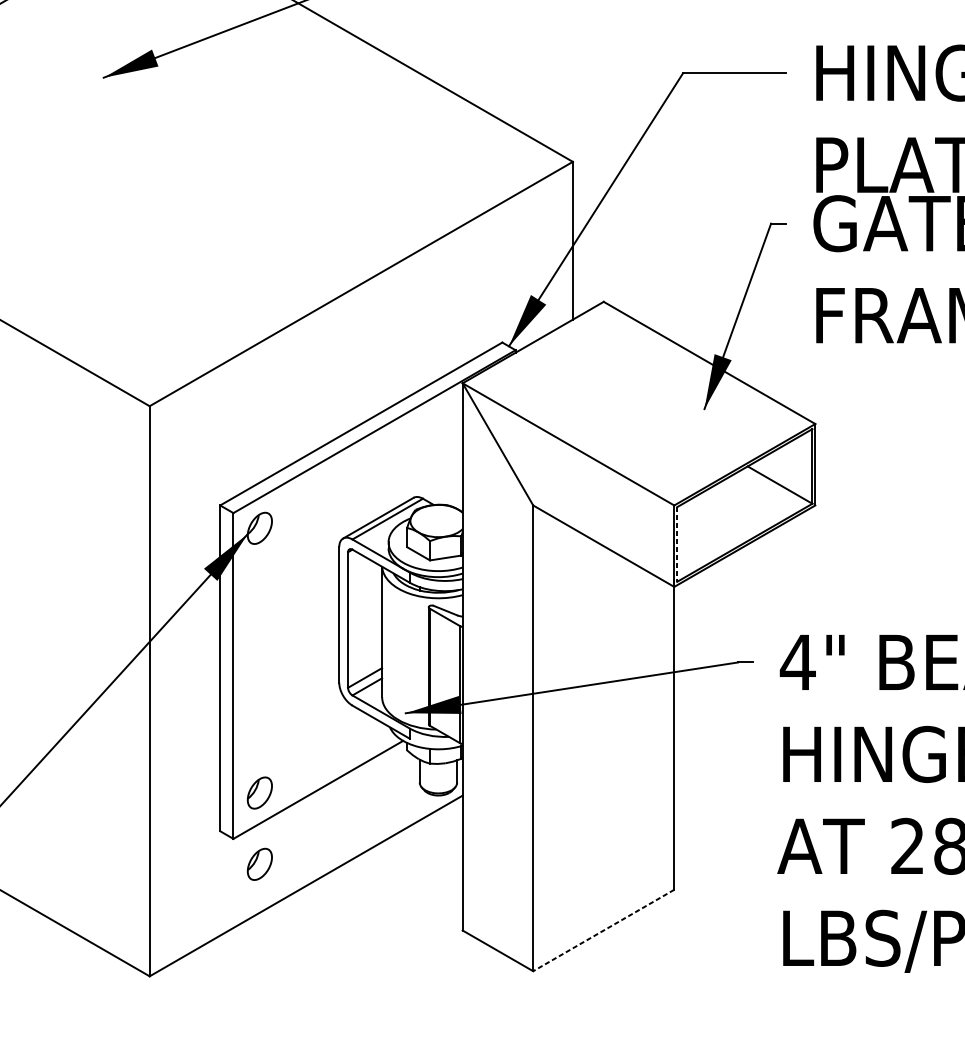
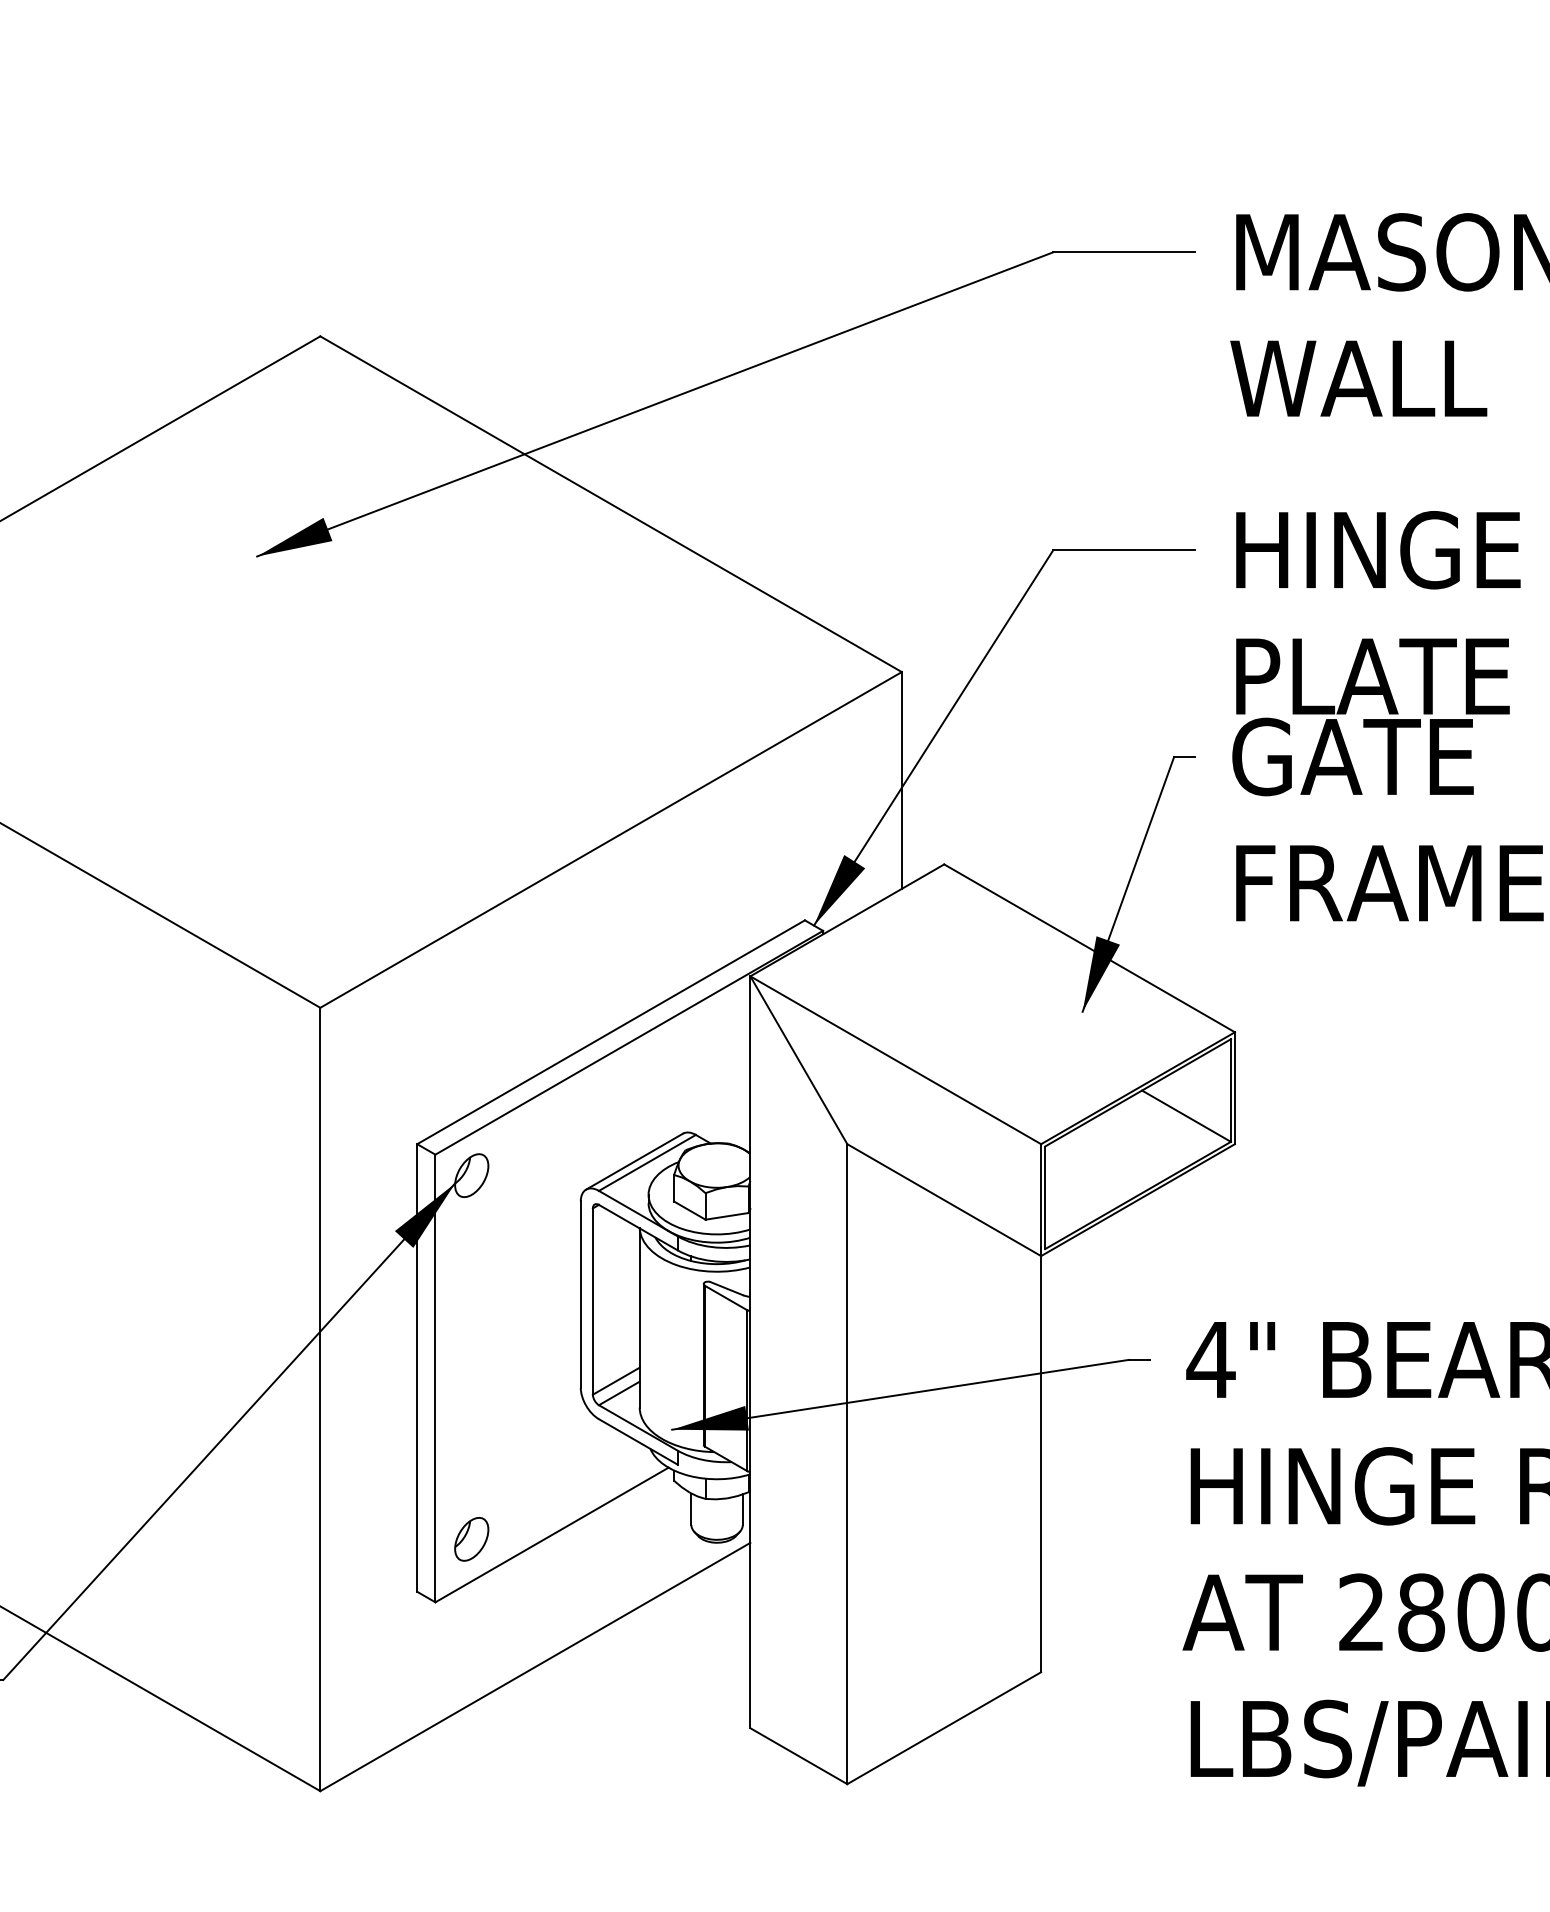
line: (677, 545) -> (1045, 1198), dashed -> solid
part: (259, 864) -> (471, 1637), removed
line: (603, 930) -> (944, 1728), dashed -> solid

